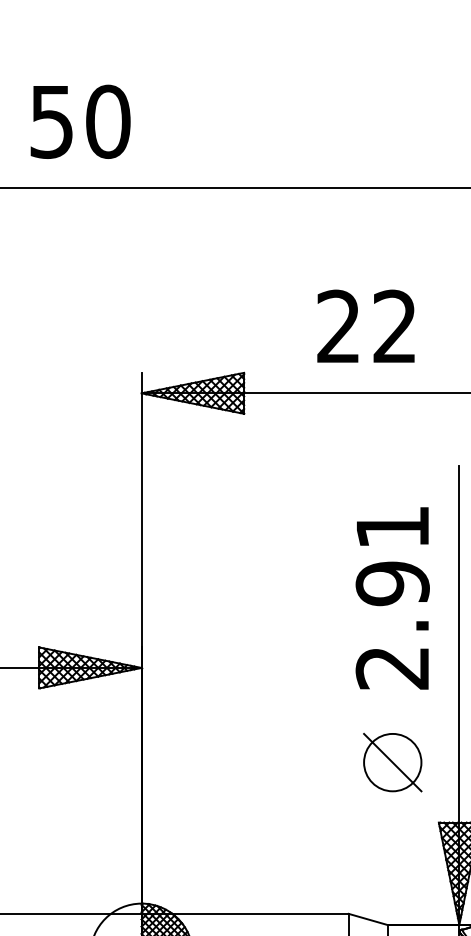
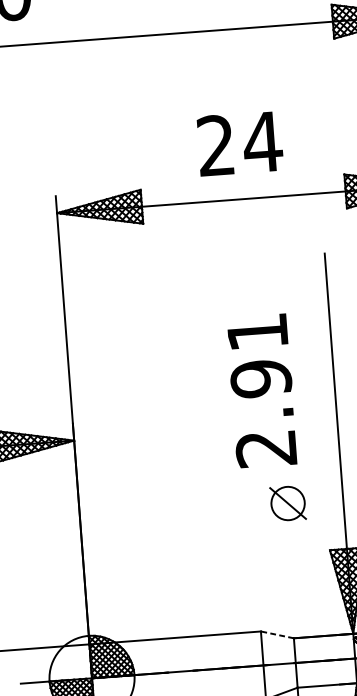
text: (394, 325) -> (262, 141), 22 -> 24
text: (392, 598) -> (261, 391), moved
part: (392, 762) -> (287, 503), size x0.7
line: (367, 919) -> (276, 634), solid -> dashed

